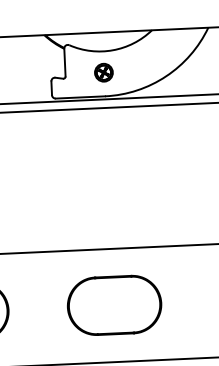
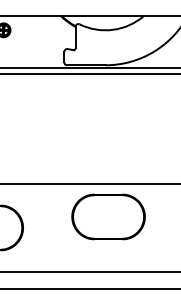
part: (103, 72) -> (105, 46), removed
part: (114, 304) -> (108, 216), moved

